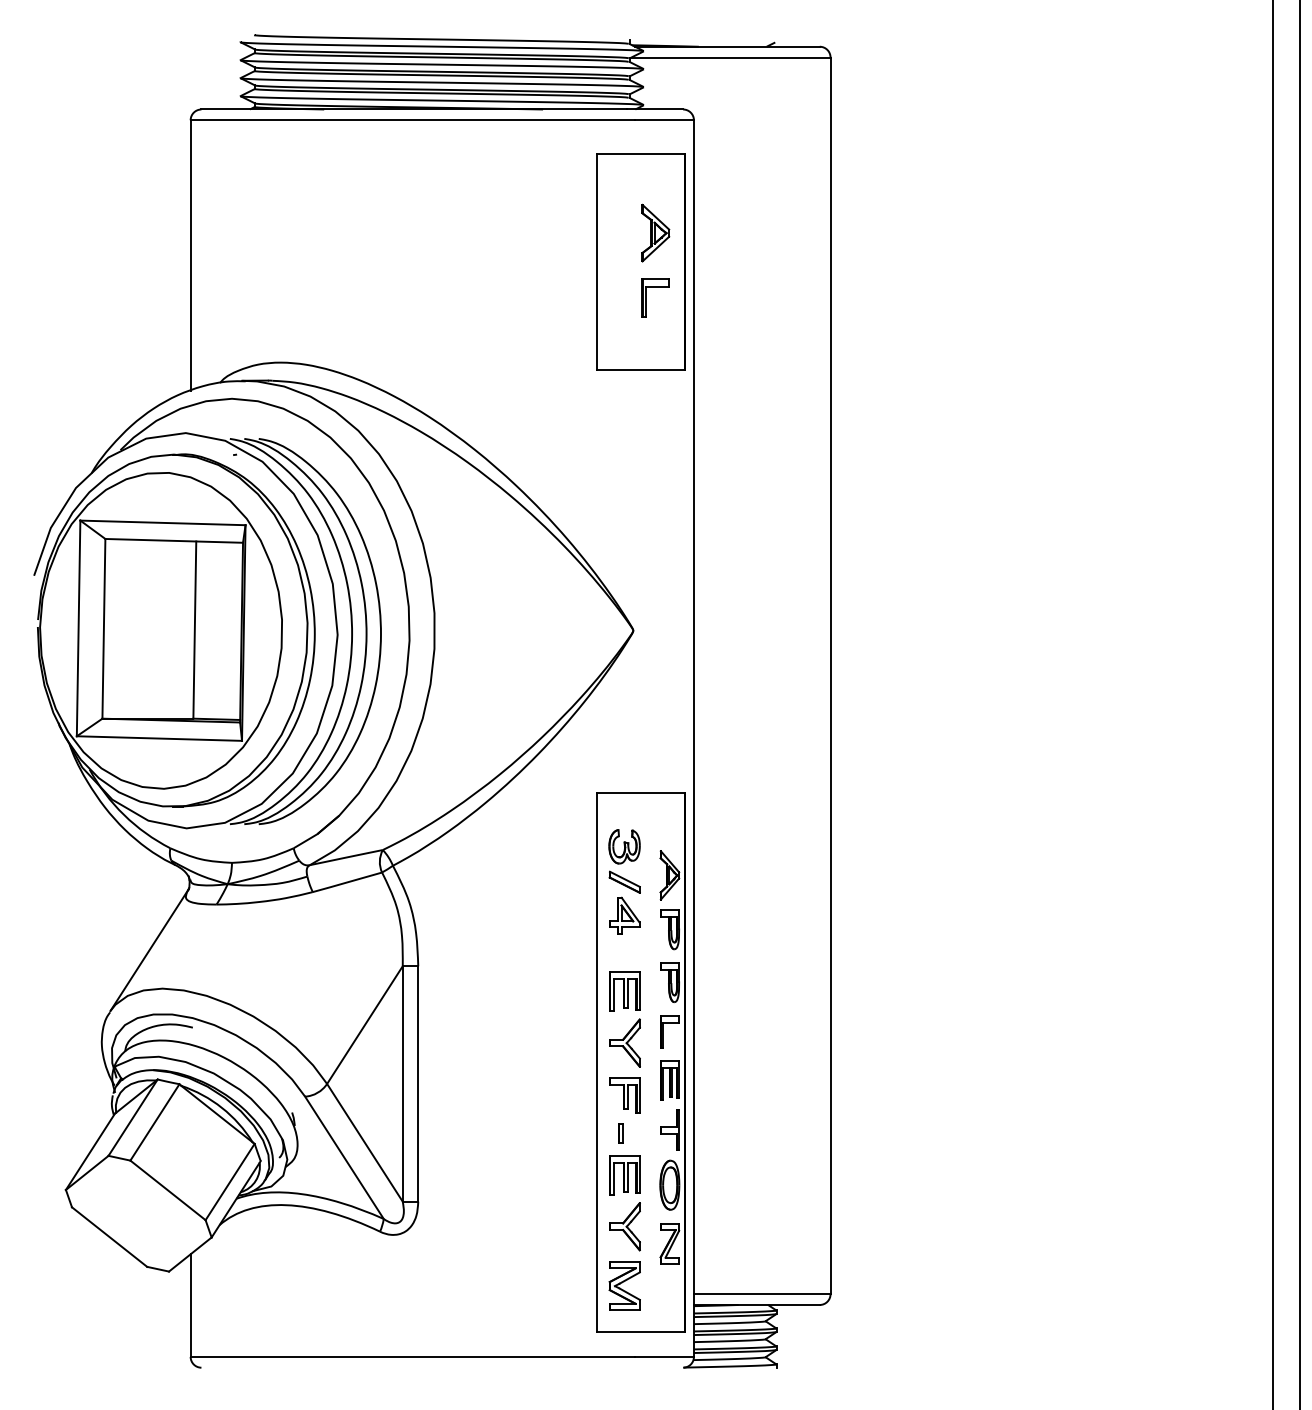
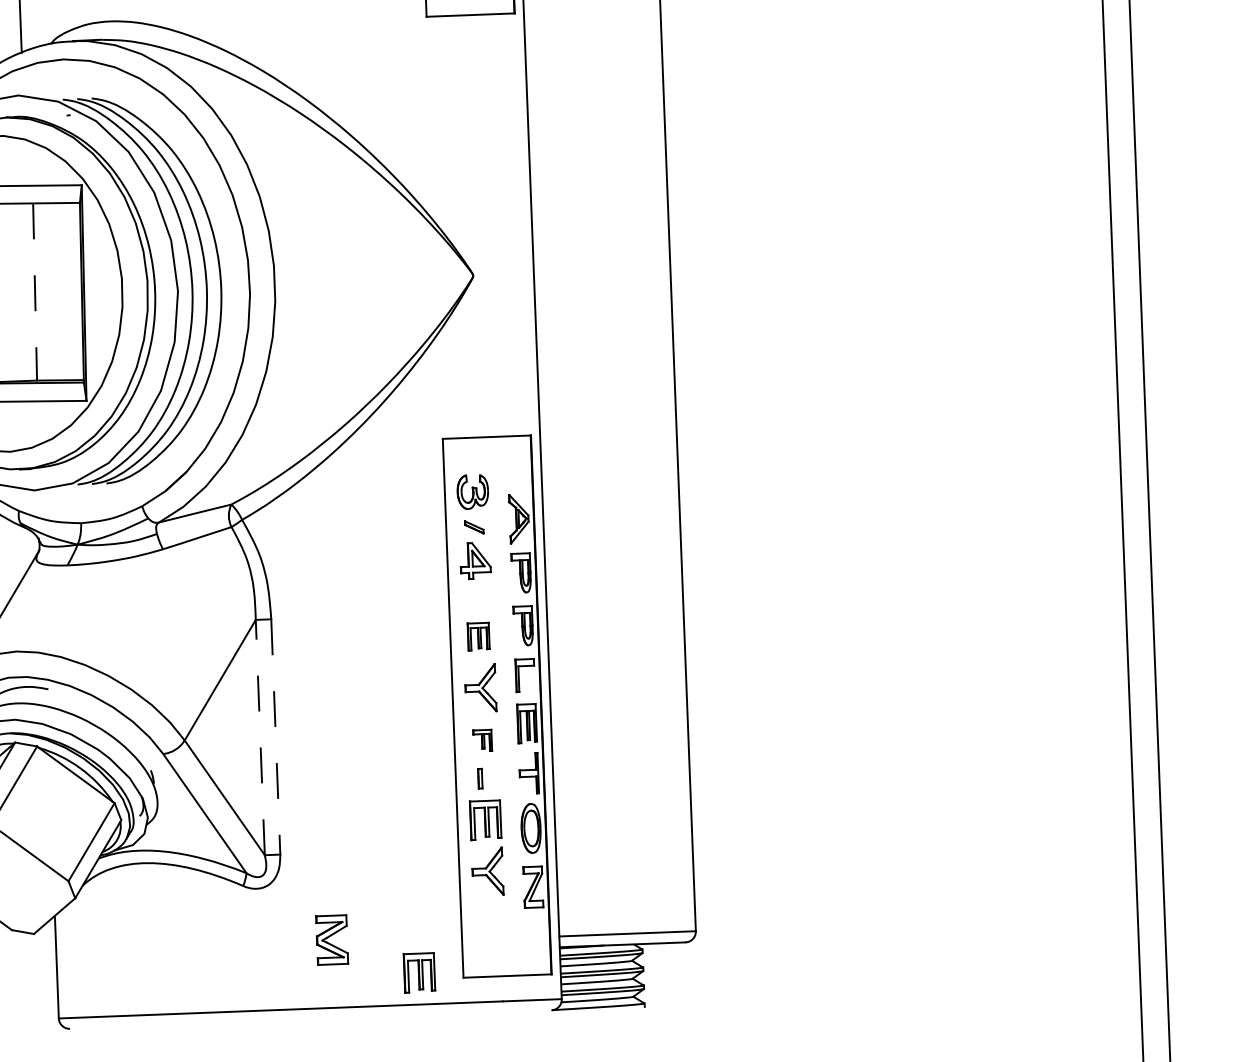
line: (194, 630) -> (34, 292), solid -> dashed
part: (624, 881) -> (474, 526), size x0.6
part: (624, 991) -> (478, 636), size x0.7
line: (402, 1083) -> (260, 737), solid -> dashed
line: (418, 1083) -> (276, 736), solid -> dashed
part: (624, 1095) -> (482, 740), size x0.6
part: (624, 1285) -> (331, 939), moved
part: (552, 1325) -> (419, 973), added

